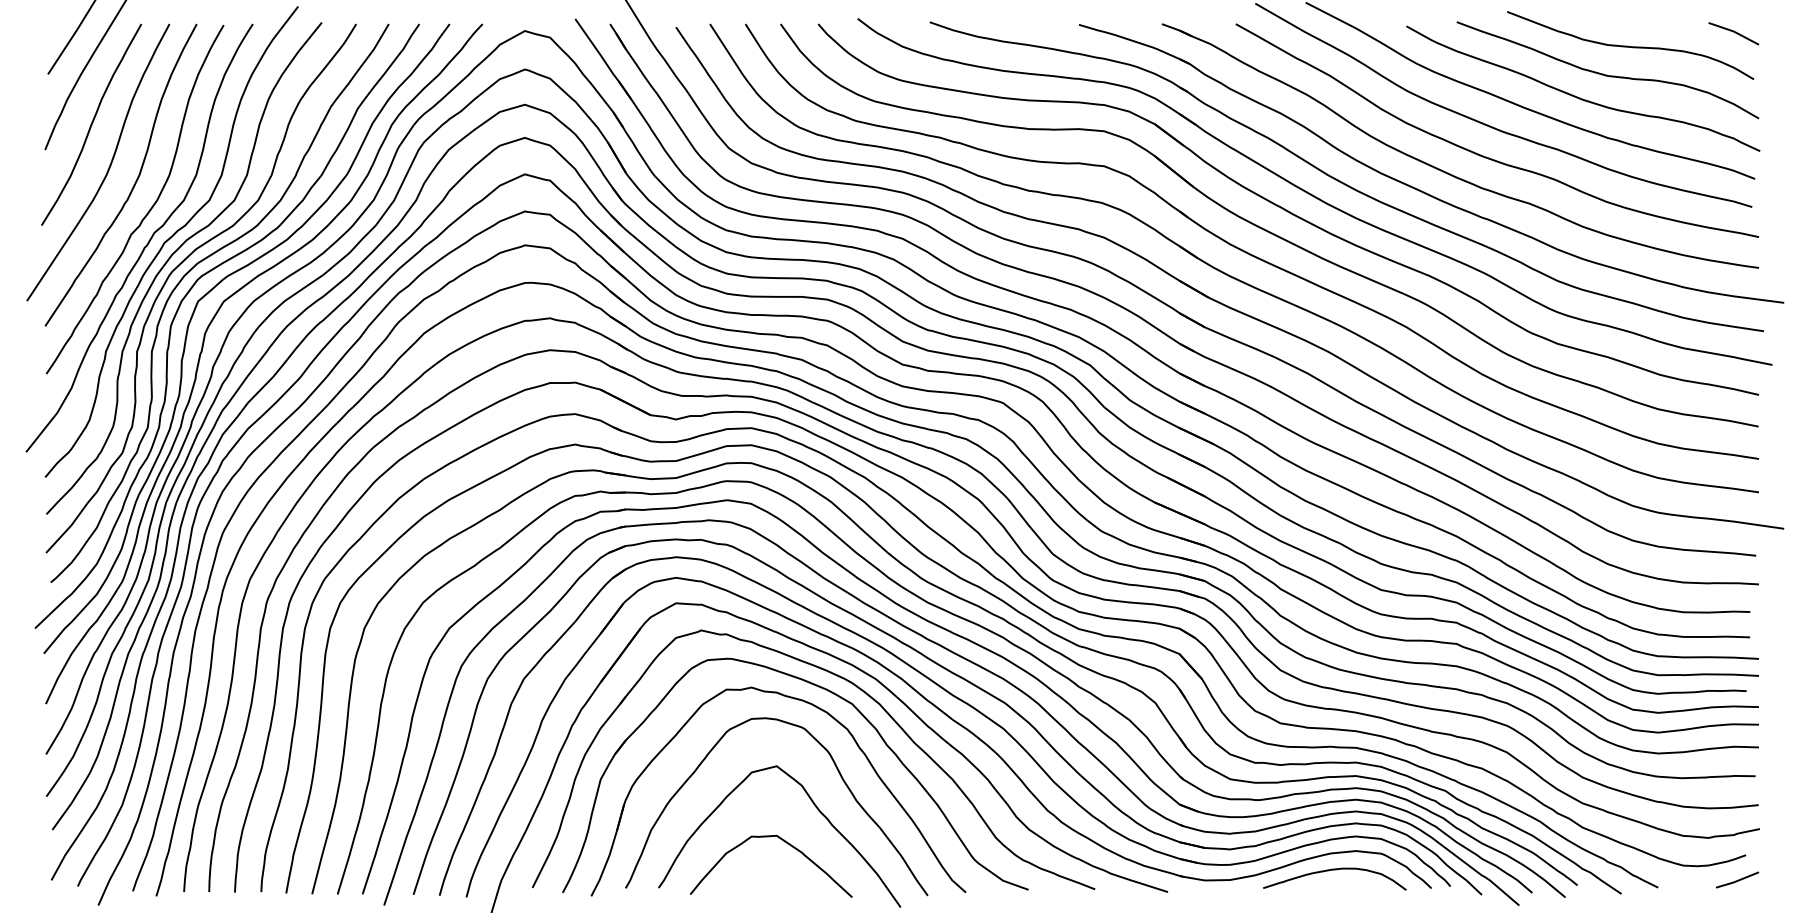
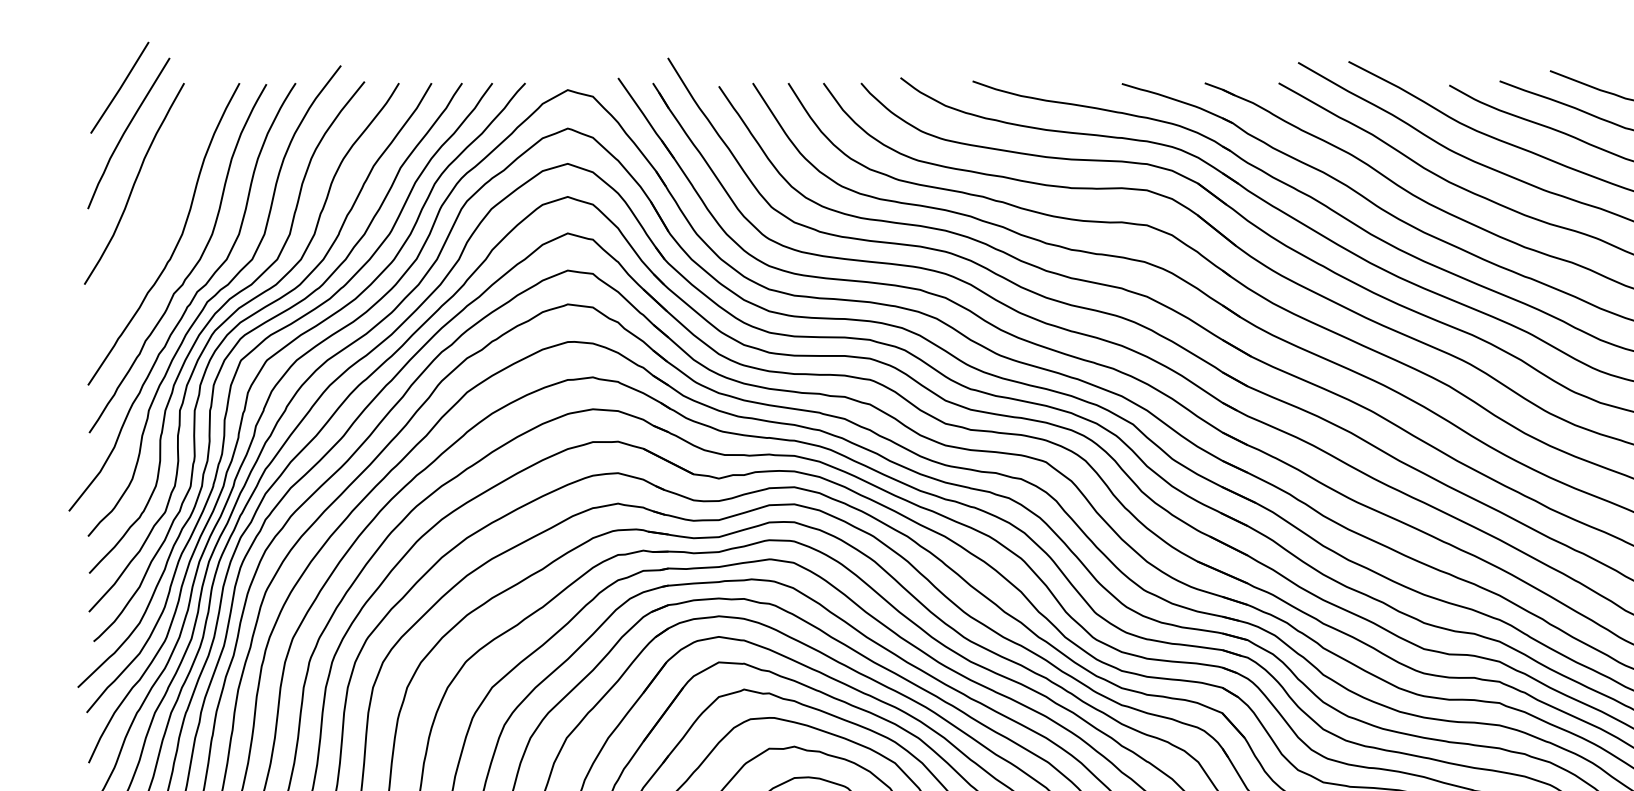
curve: (109, 164) -> (152, 223), removed

